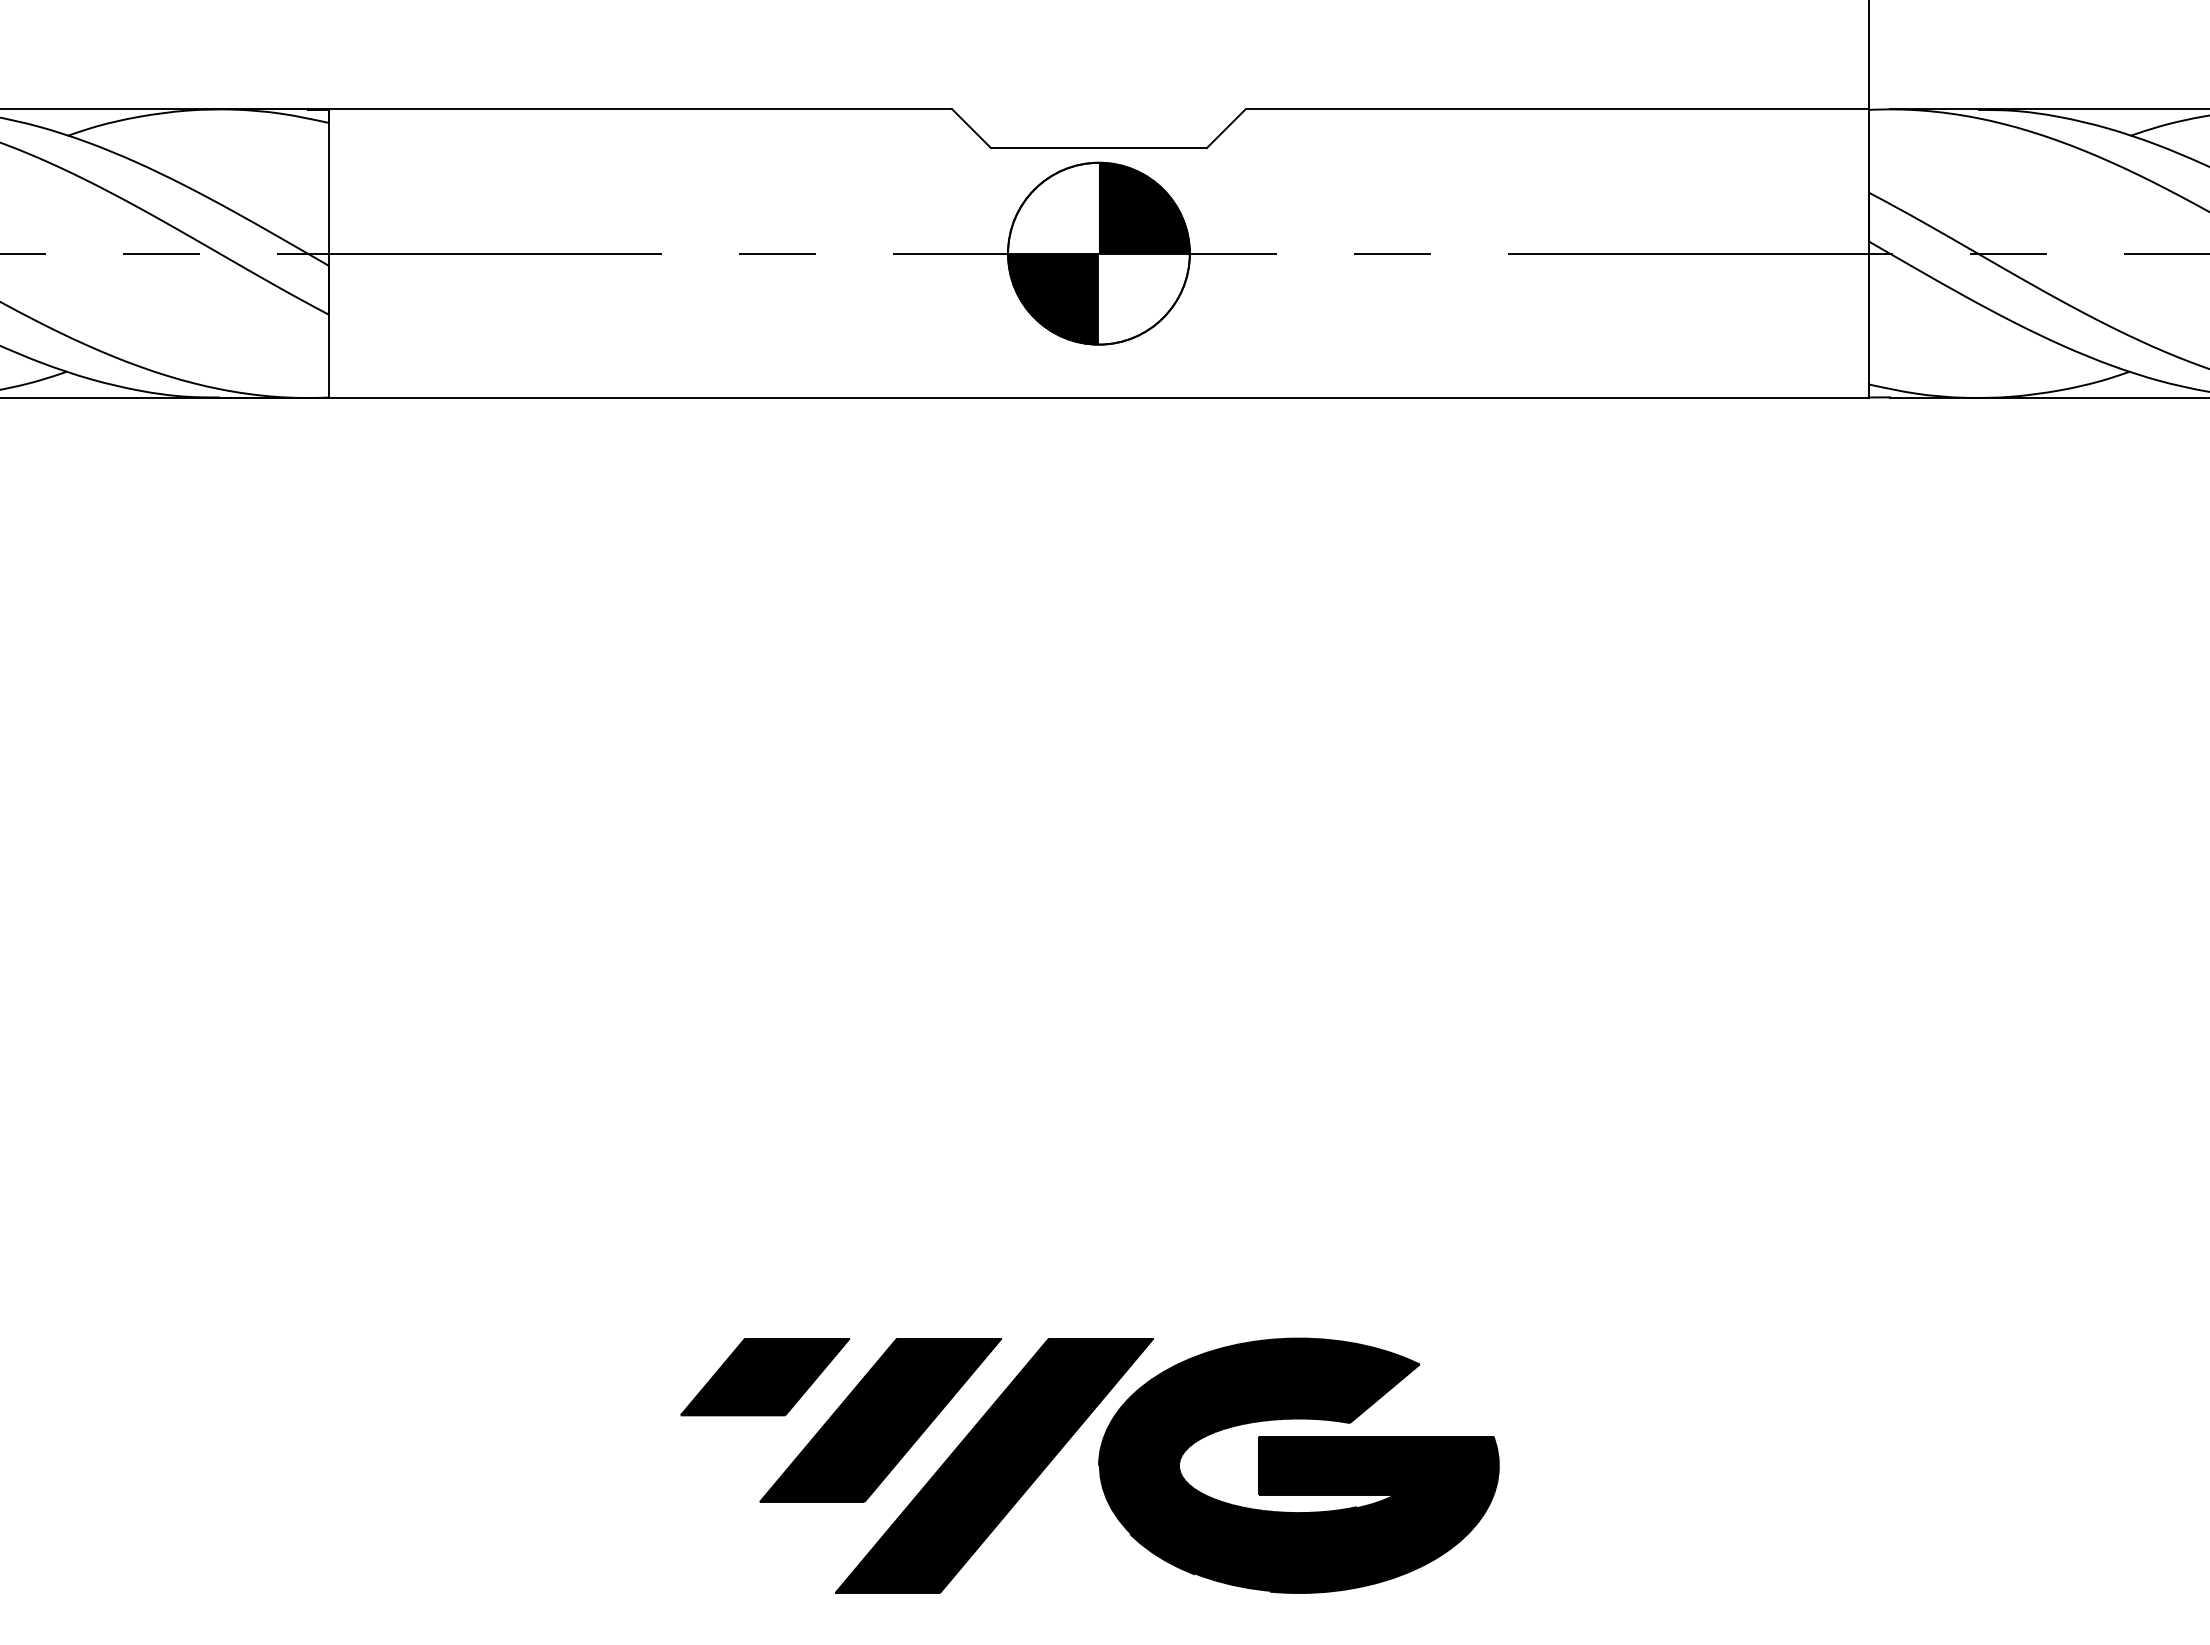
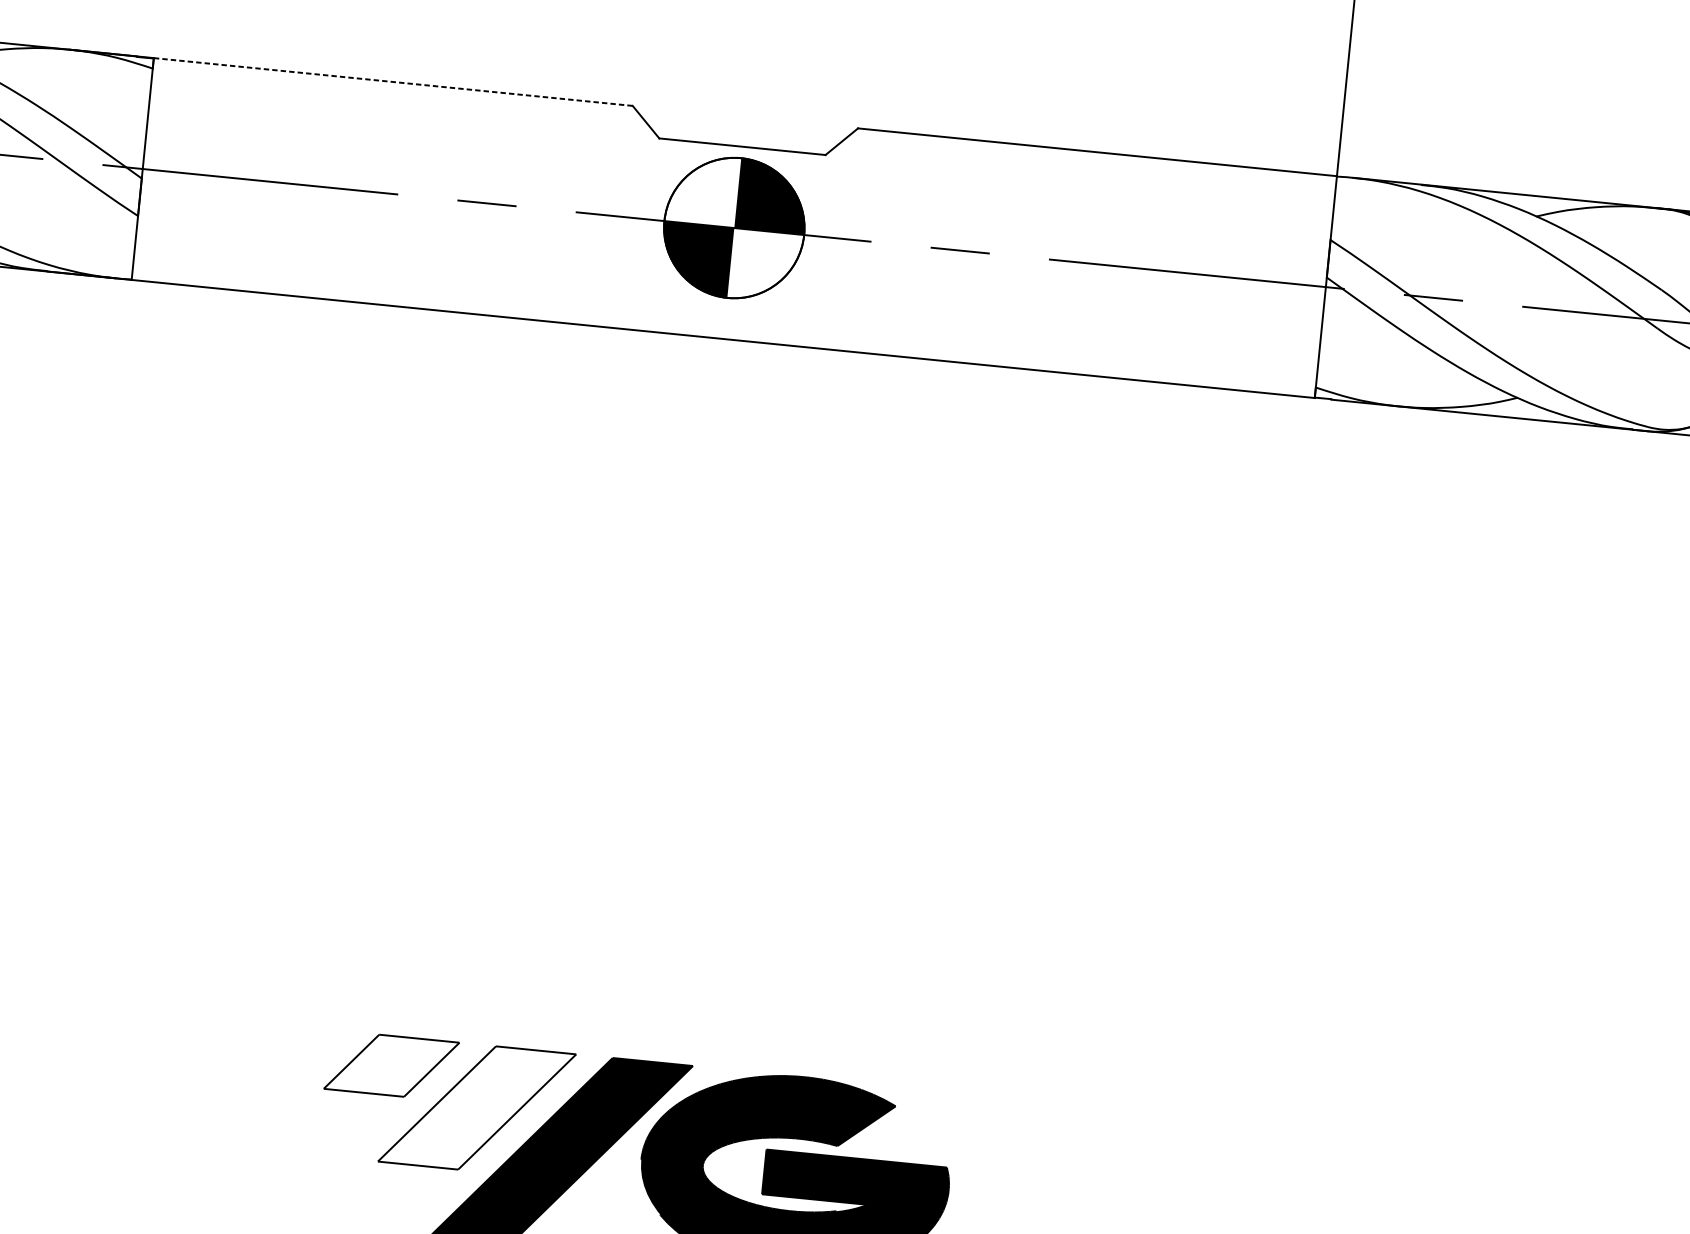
line: (640, 109) -> (393, 82), solid -> dashed
fill: (764, 1376) -> (391, 1065), removed
fill: (880, 1420) -> (476, 1108), removed

